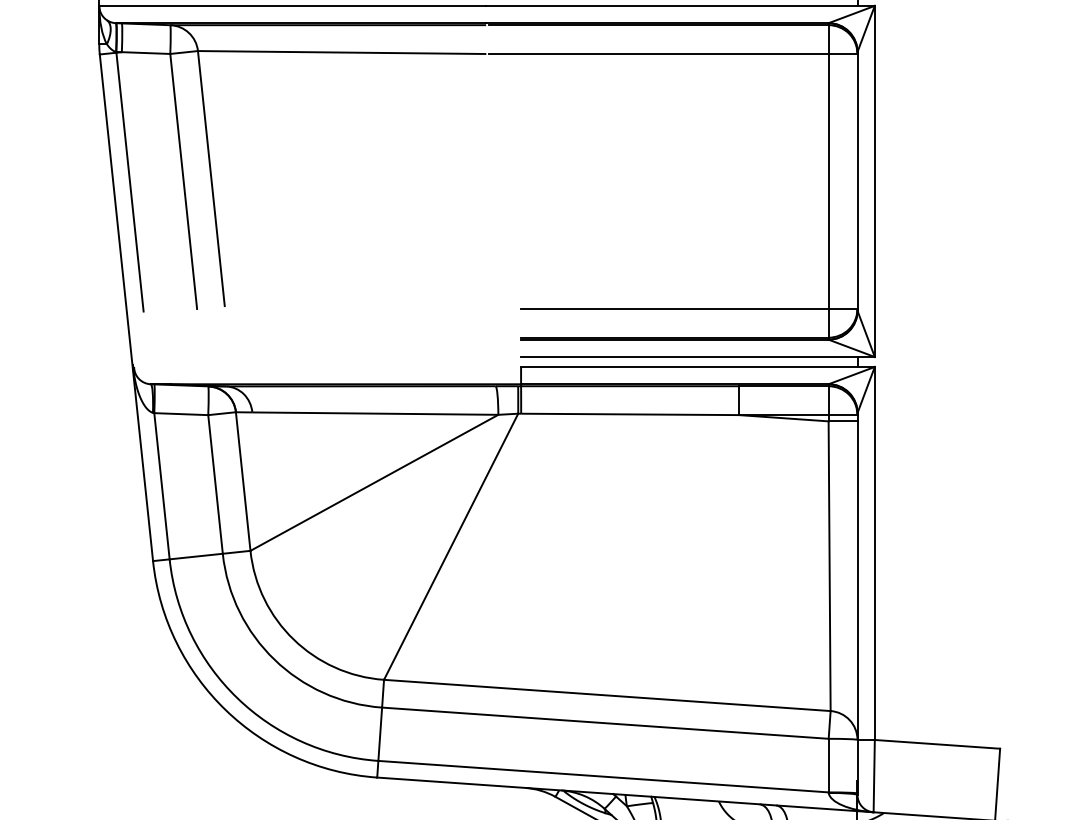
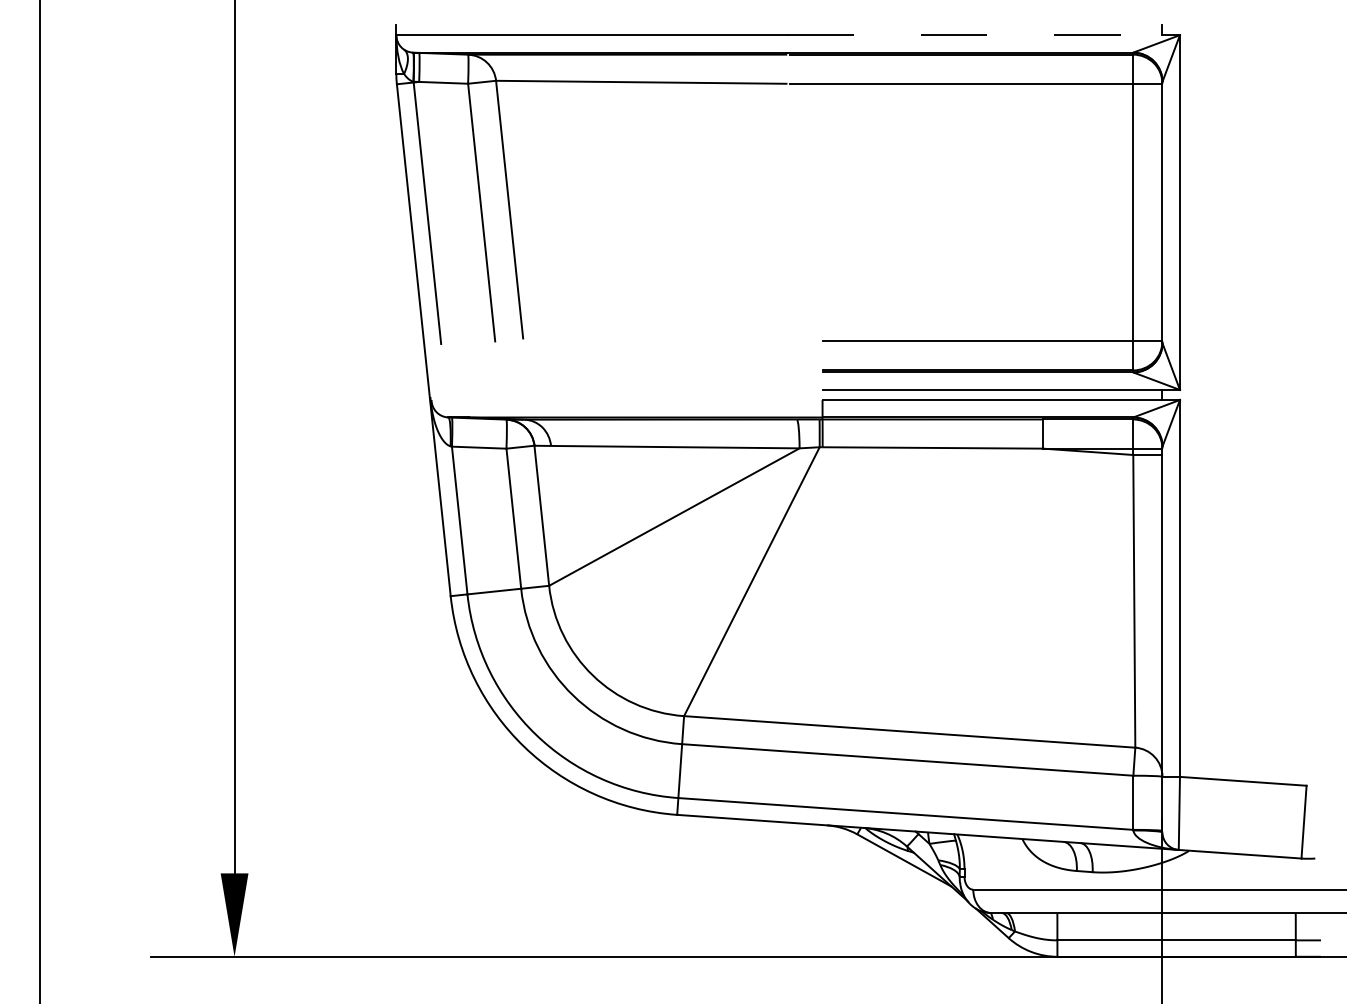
line: (671, 6) -> (974, 35), solid -> dashed

